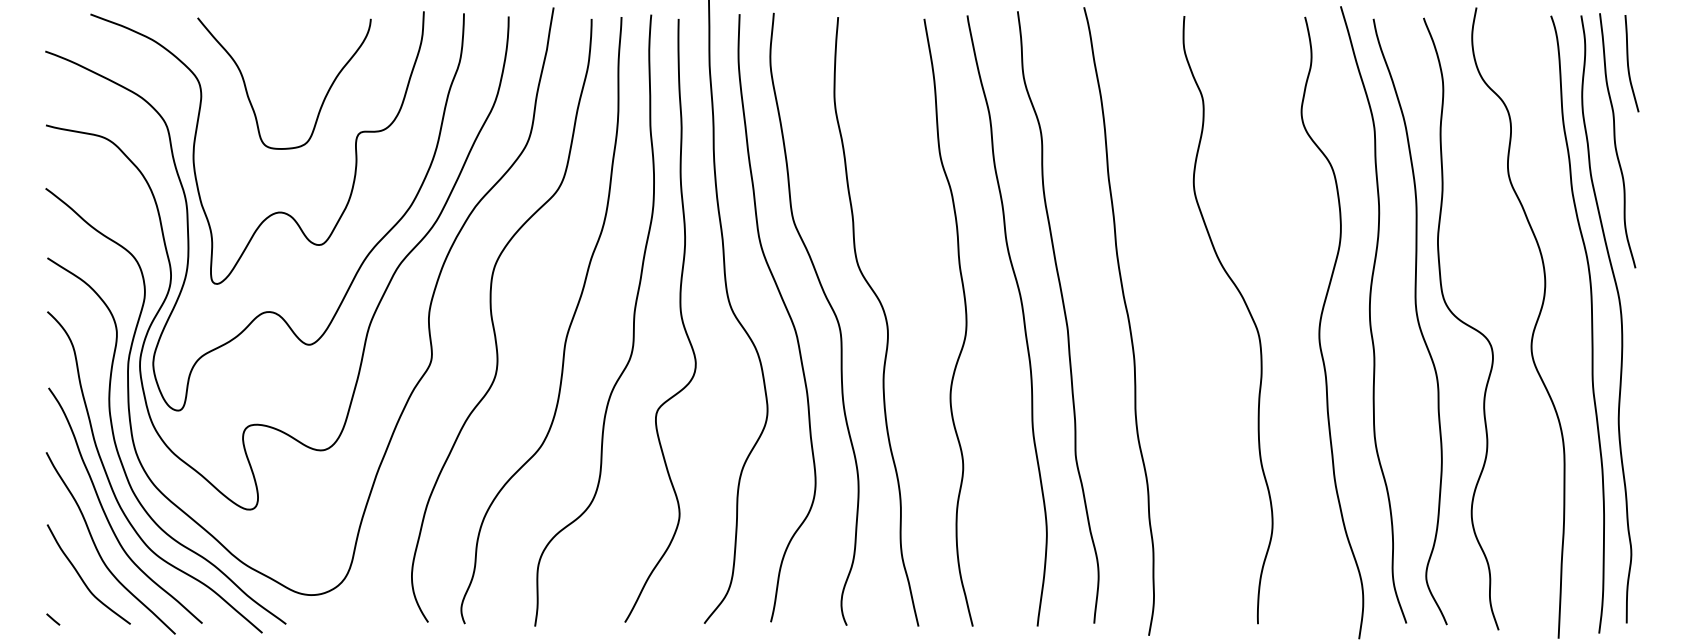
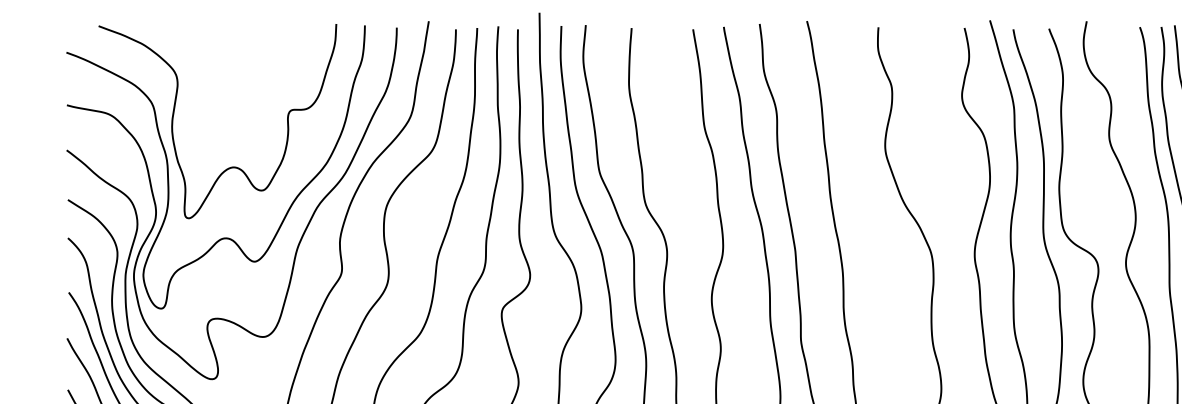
curve: (248, 93) -> (211, 82), removed

